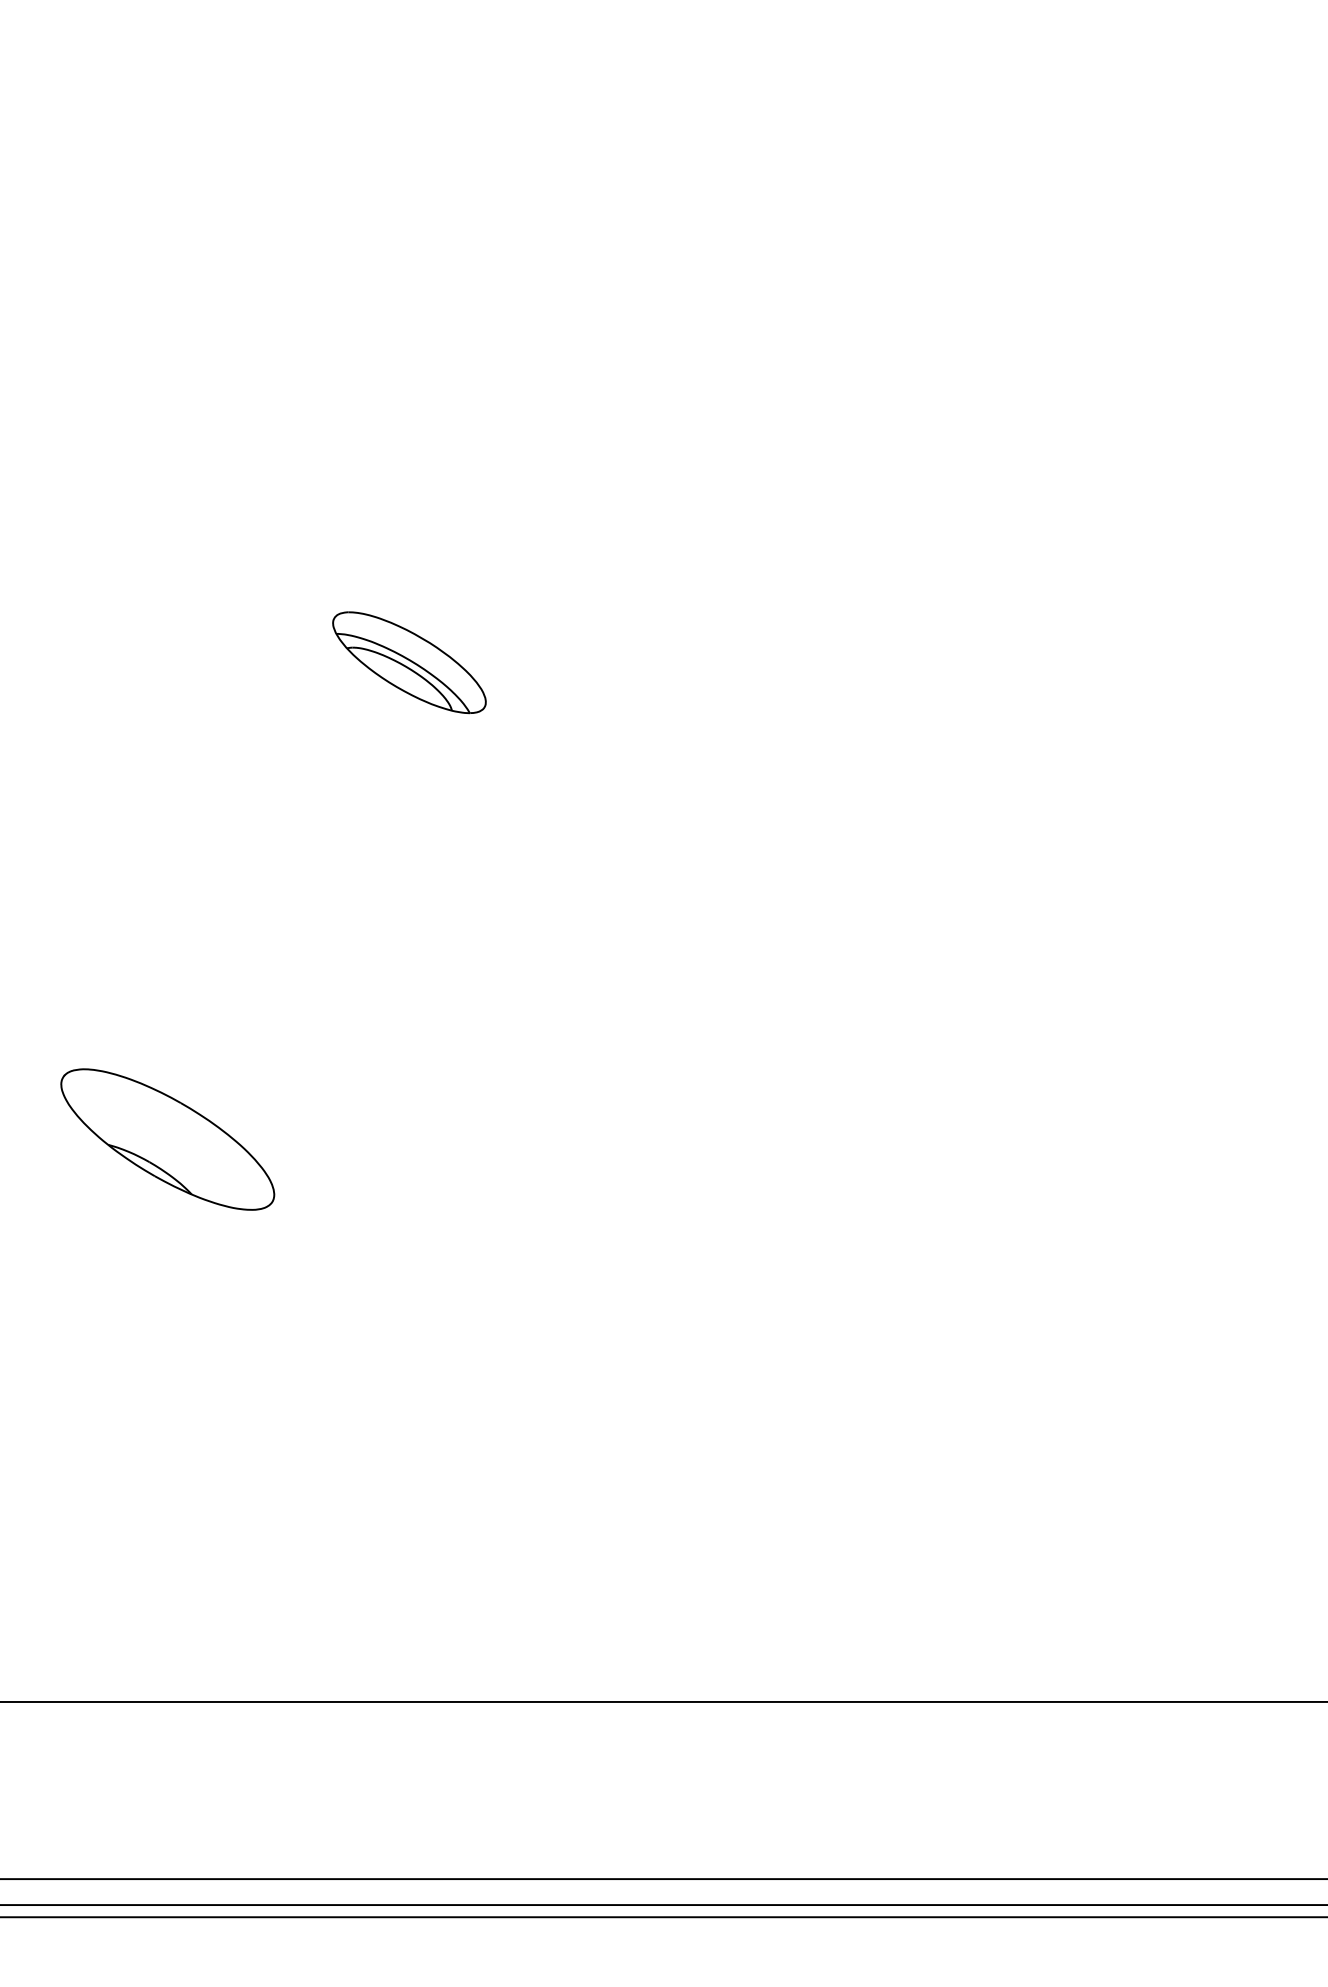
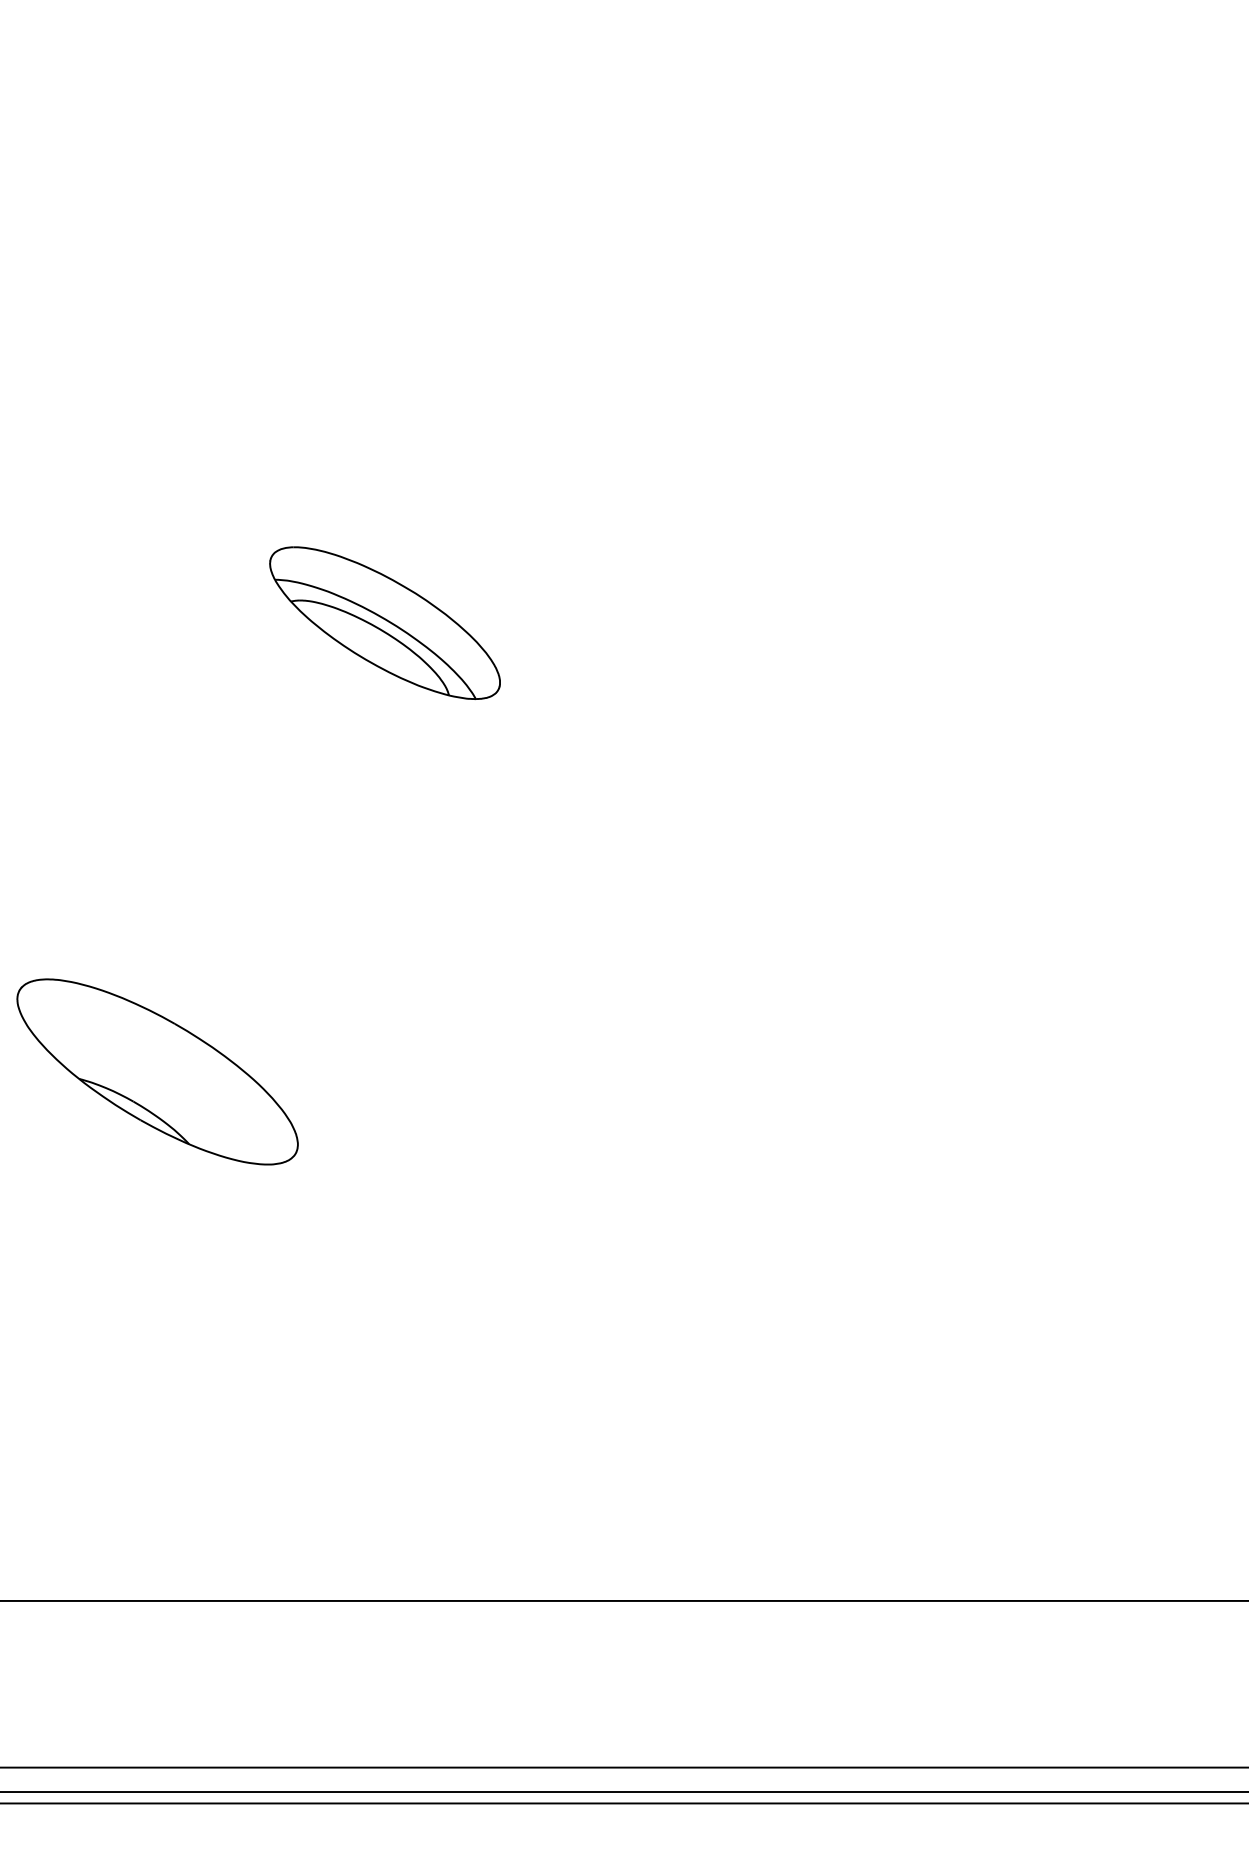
part: (409, 662) -> (385, 623), size x1.6
part: (167, 1139) -> (157, 1071), size x1.4

